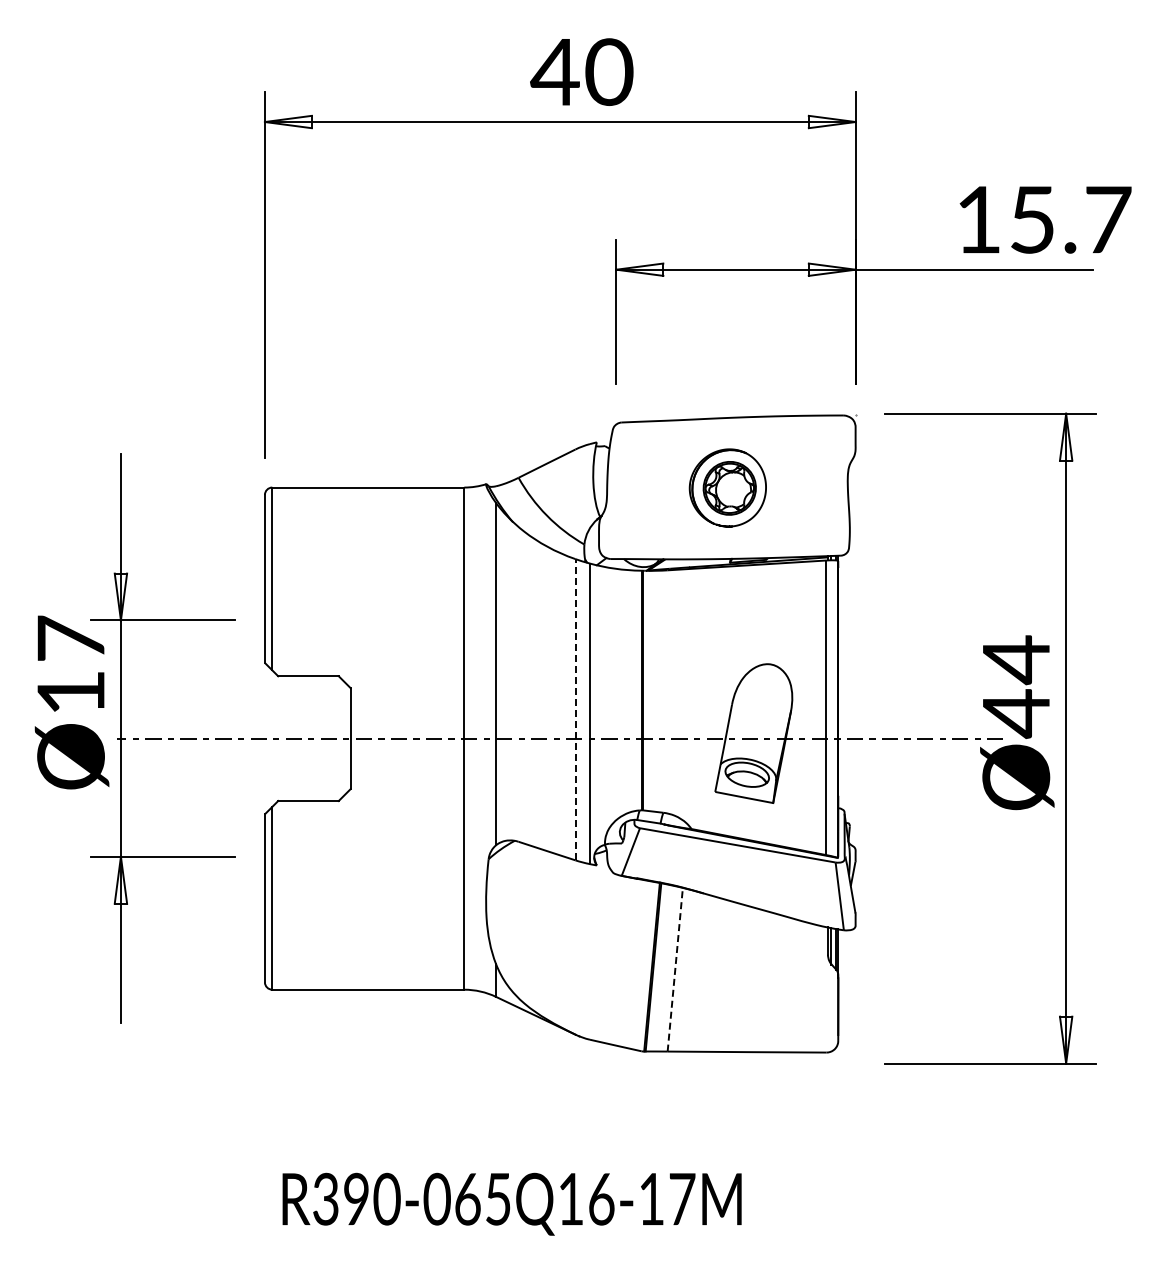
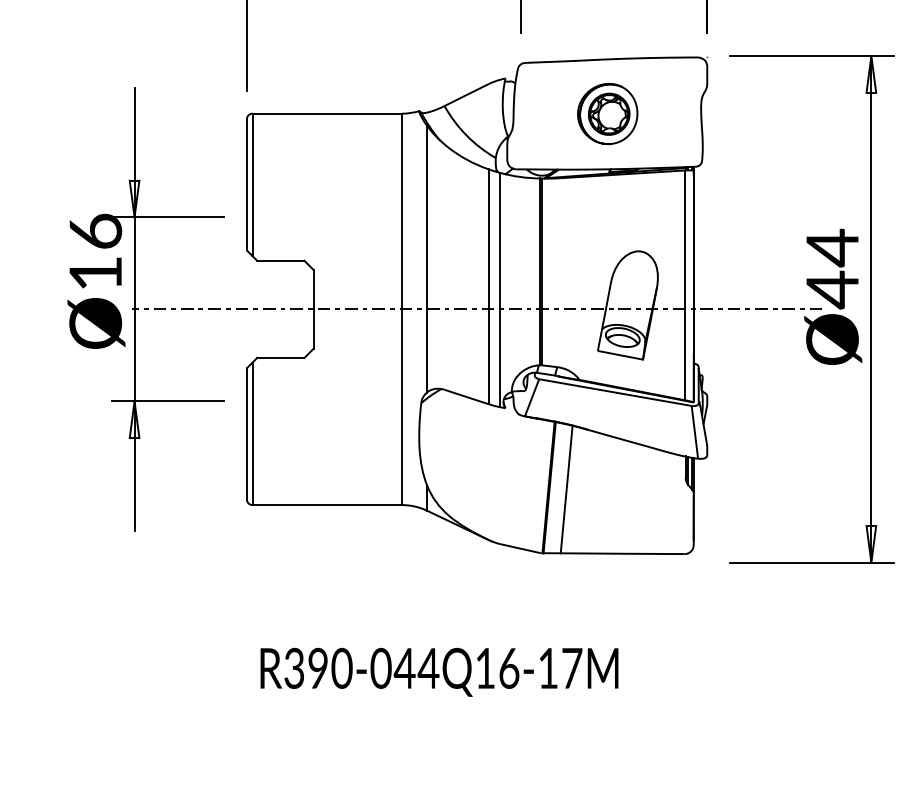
text: (70, 637) -> (95, 230), Ø17 -> Ø16
line: (575, 709) -> (488, 286), dashed -> solid
line: (675, 969) -> (566, 489), dashed -> solid
text: (482, 1199) -> (416, 668), R390-065Q16-17M -> R390-044Q16-17M

